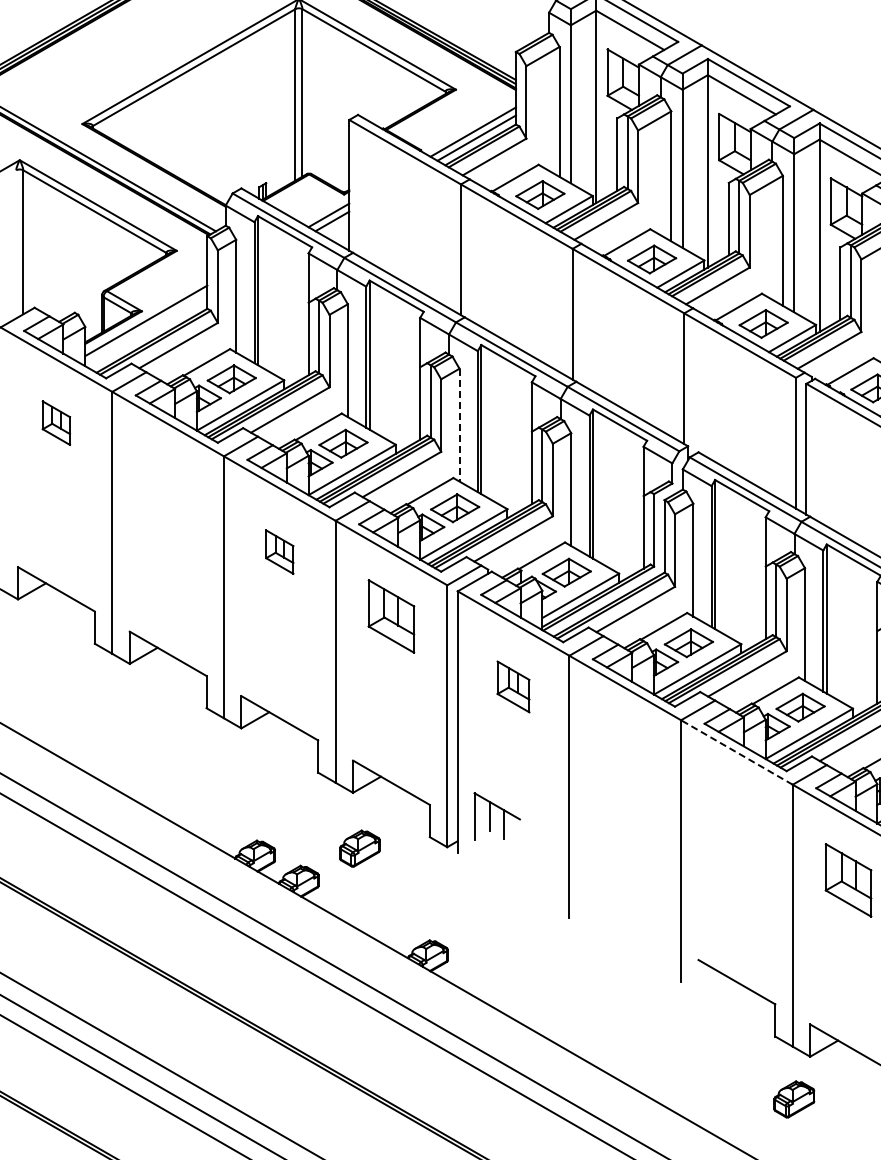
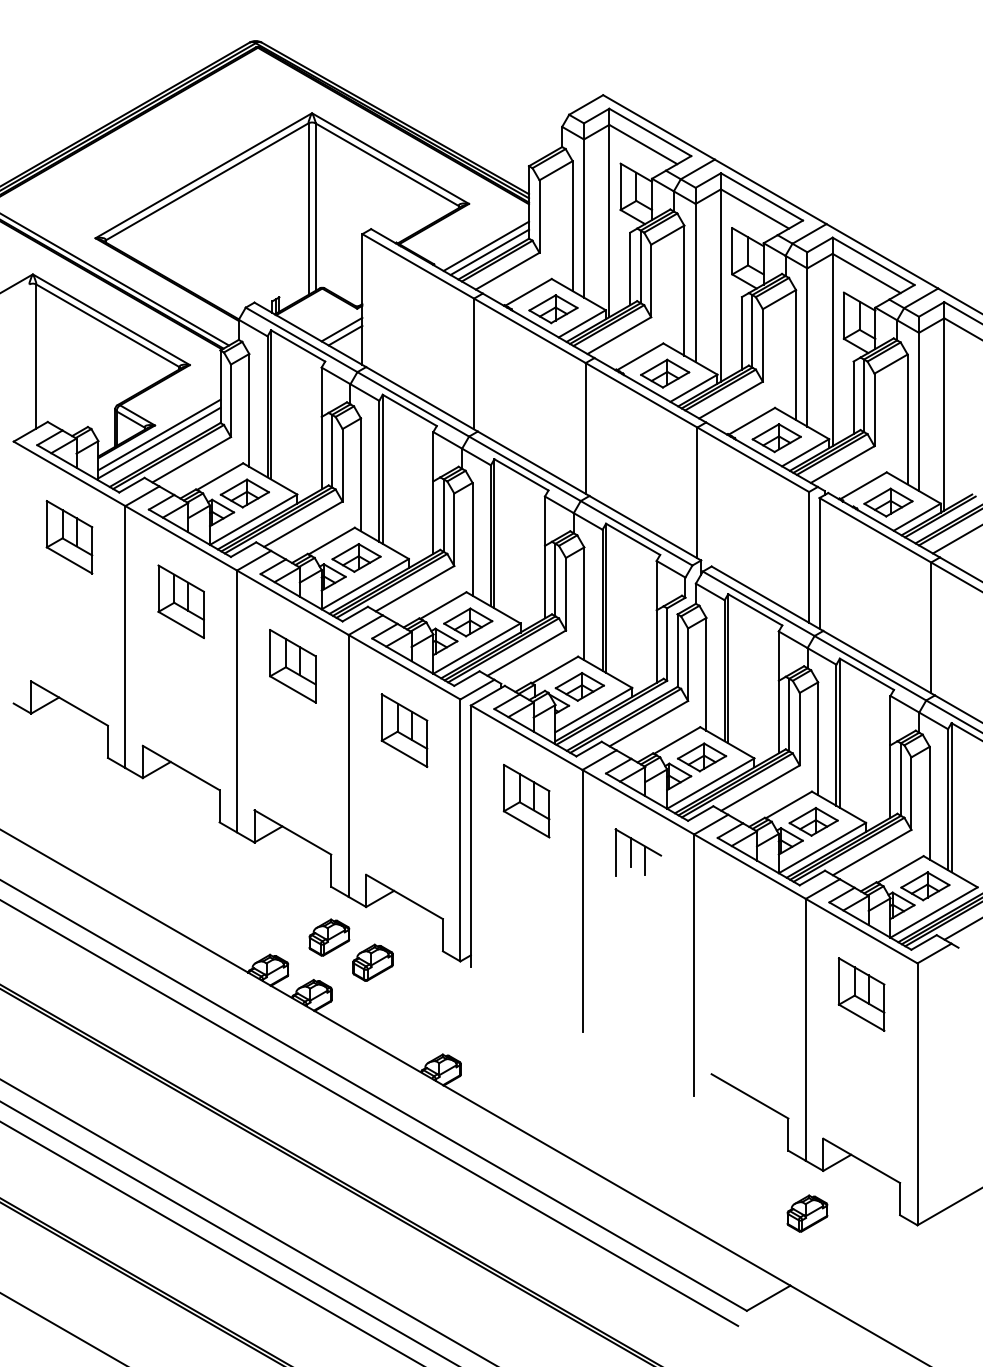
line: (146, 328) -> (159, 442), added
part: (56, 423) -> (69, 537), size x1.67
line: (459, 425) -> (472, 539), dashed -> solid
part: (167, 487) -> (180, 601), added
part: (279, 552) -> (292, 666), size x1.67
part: (513, 686) -> (526, 800), size x1.43
line: (736, 752) -> (749, 866), dashed -> solid
part: (497, 816) -> (638, 852), moved
part: (316, 823) -> (329, 937), added

